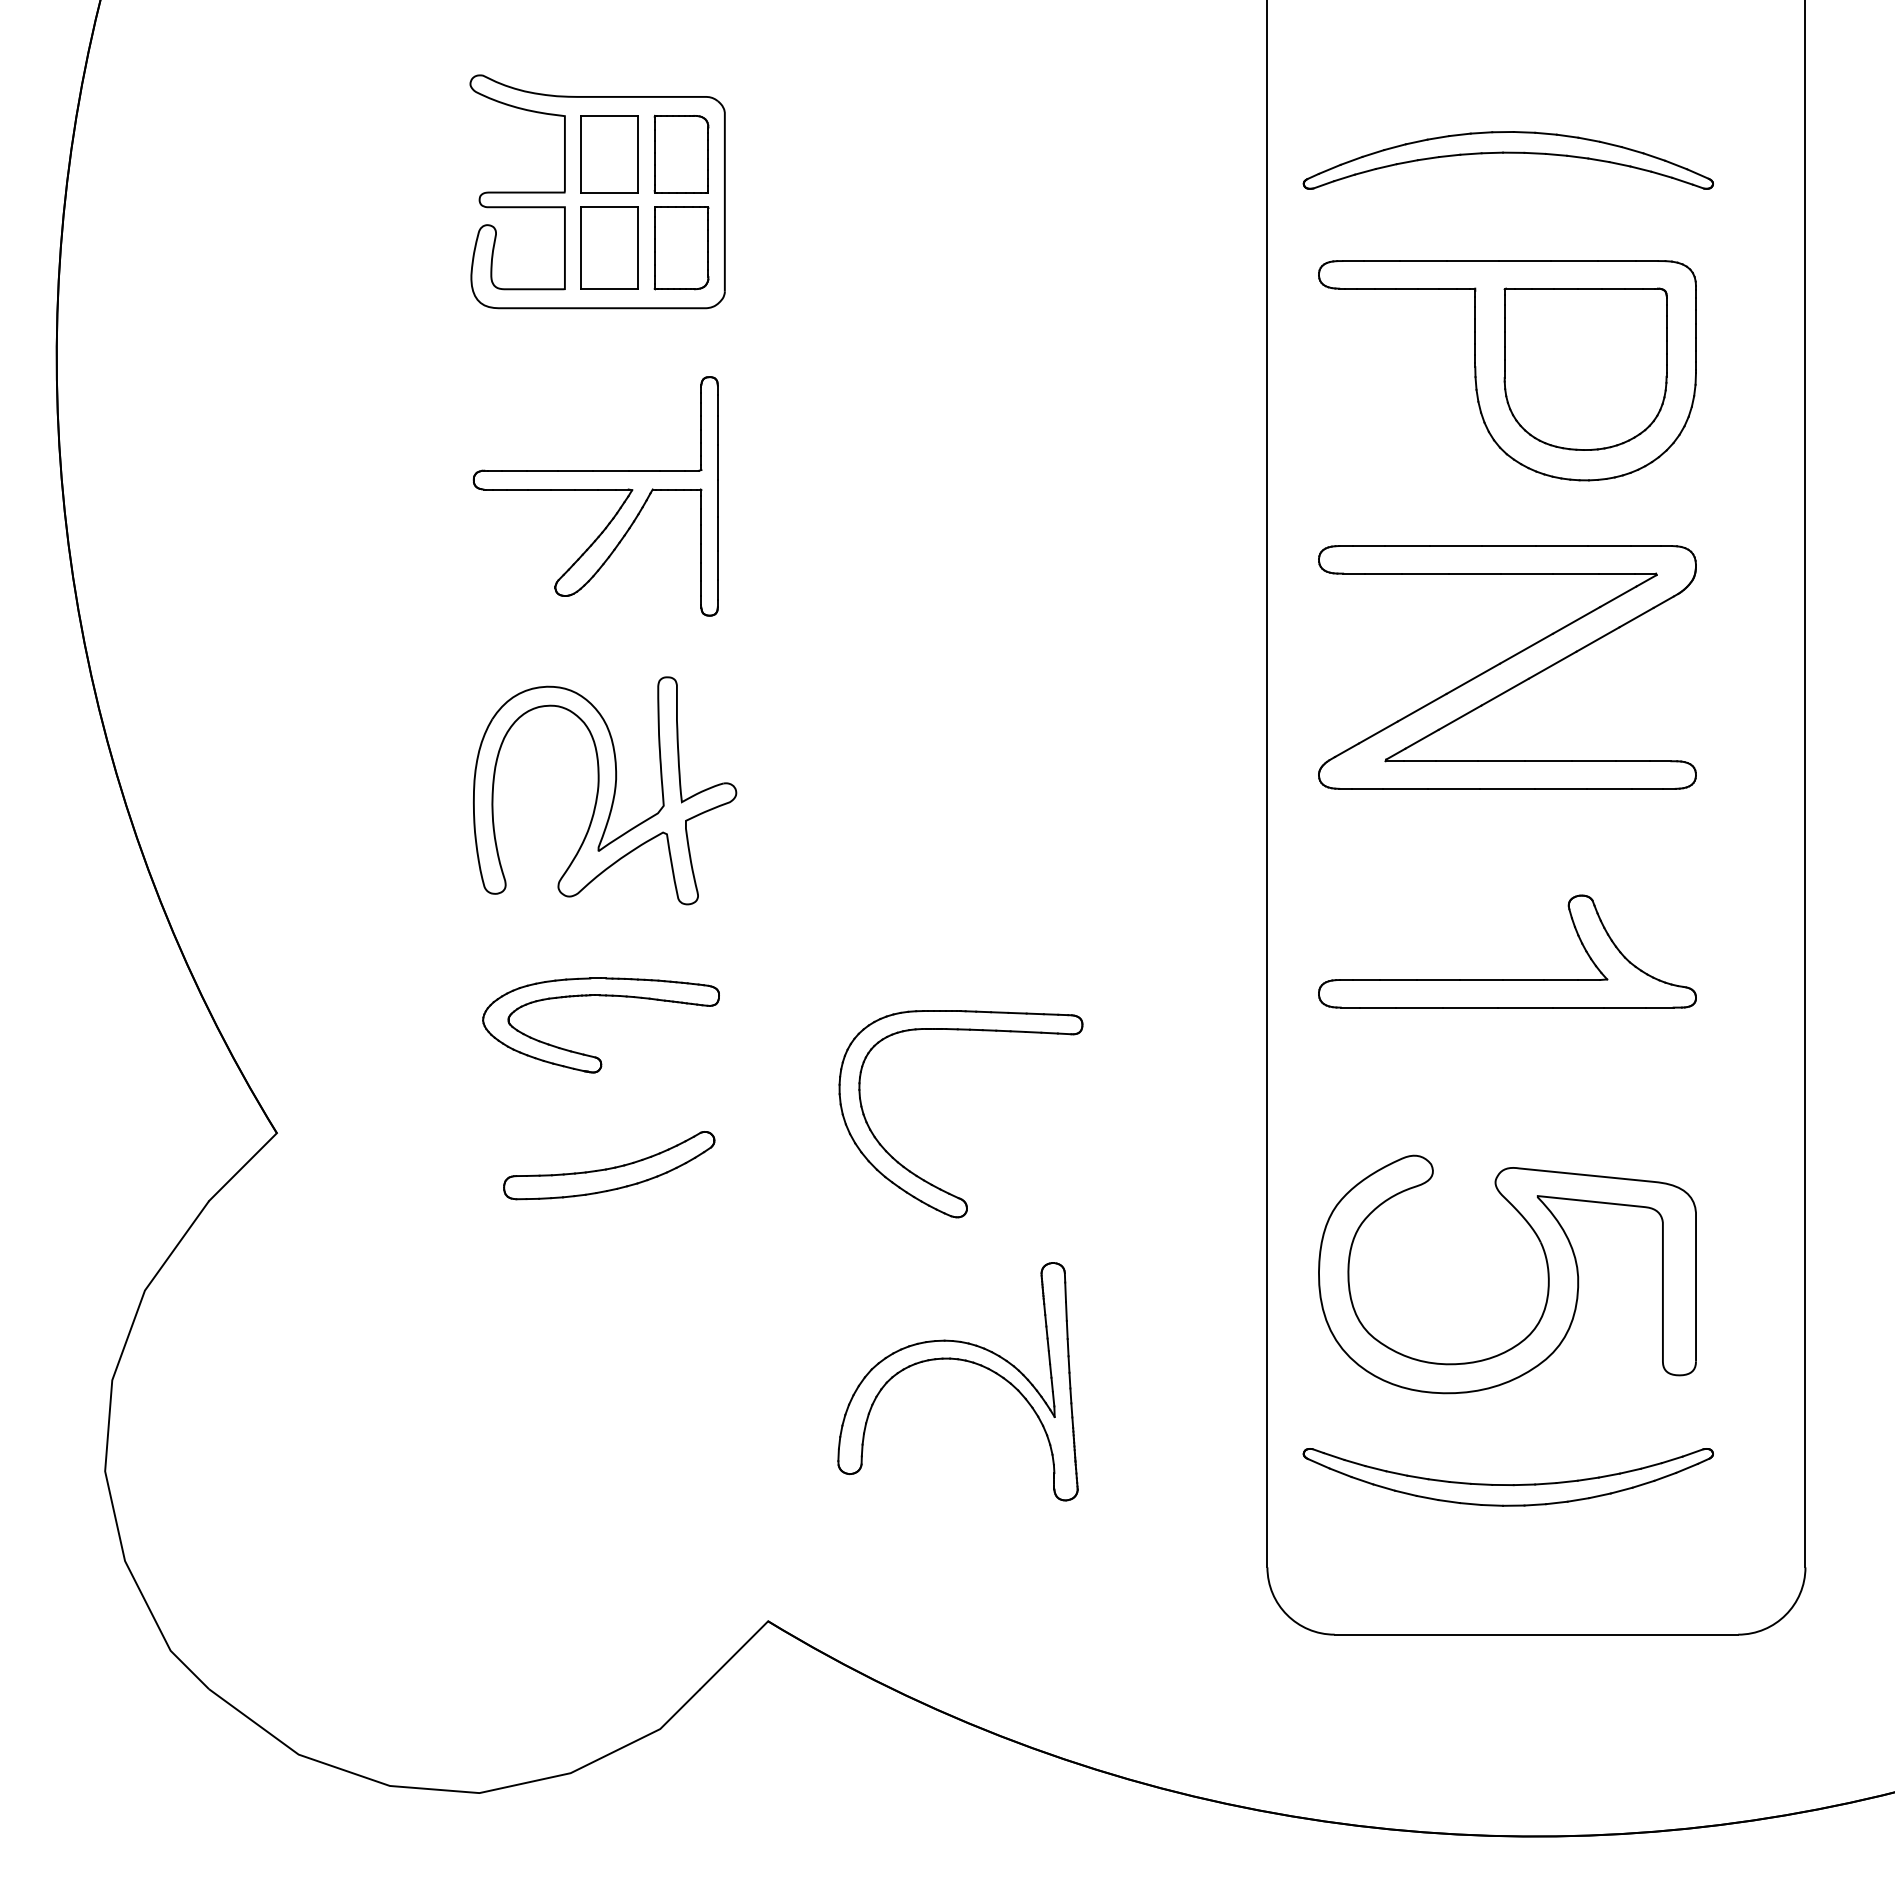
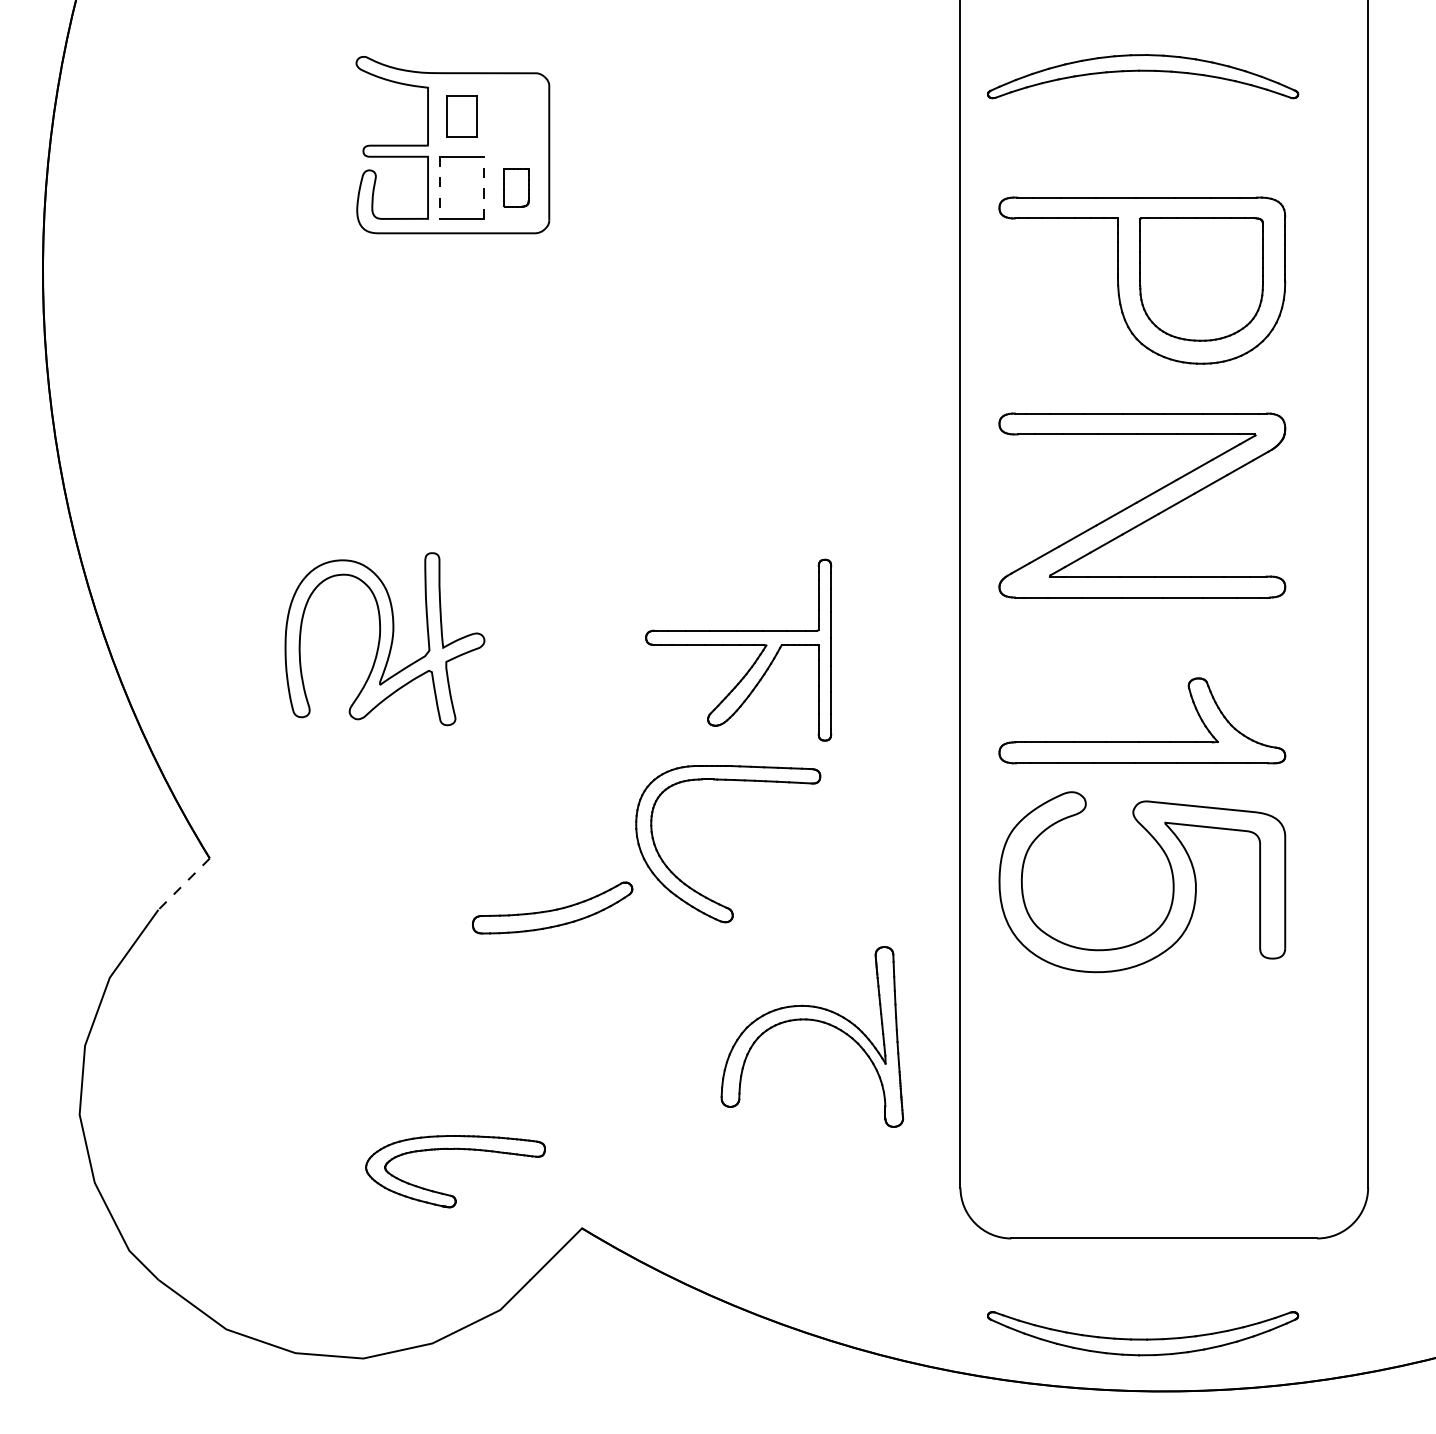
part: (681, 153) -> (516, 116), removed
part: (1507, 153) -> (1142, 71), moved
part: (609, 154) -> (461, 116), size x0.7
line: (638, 247) -> (483, 187), solid -> dashed
line: (581, 248) -> (440, 188), solid -> dashed
part: (681, 248) -> (516, 188), size x0.6
part: (595, 496) -> (738, 650), moved
part: (605, 790) -> (385, 638), moved
part: (600, 996) -> (455, 1149), moved
part: (609, 1165) -> (552, 907), moved
line: (243, 1167) -> (184, 884), solid -> dashed
part: (1546, 1266) -> (1171, 876), moved
part: (963, 1361) -> (816, 1021), moved
part: (1507, 1484) -> (1142, 1339), moved

